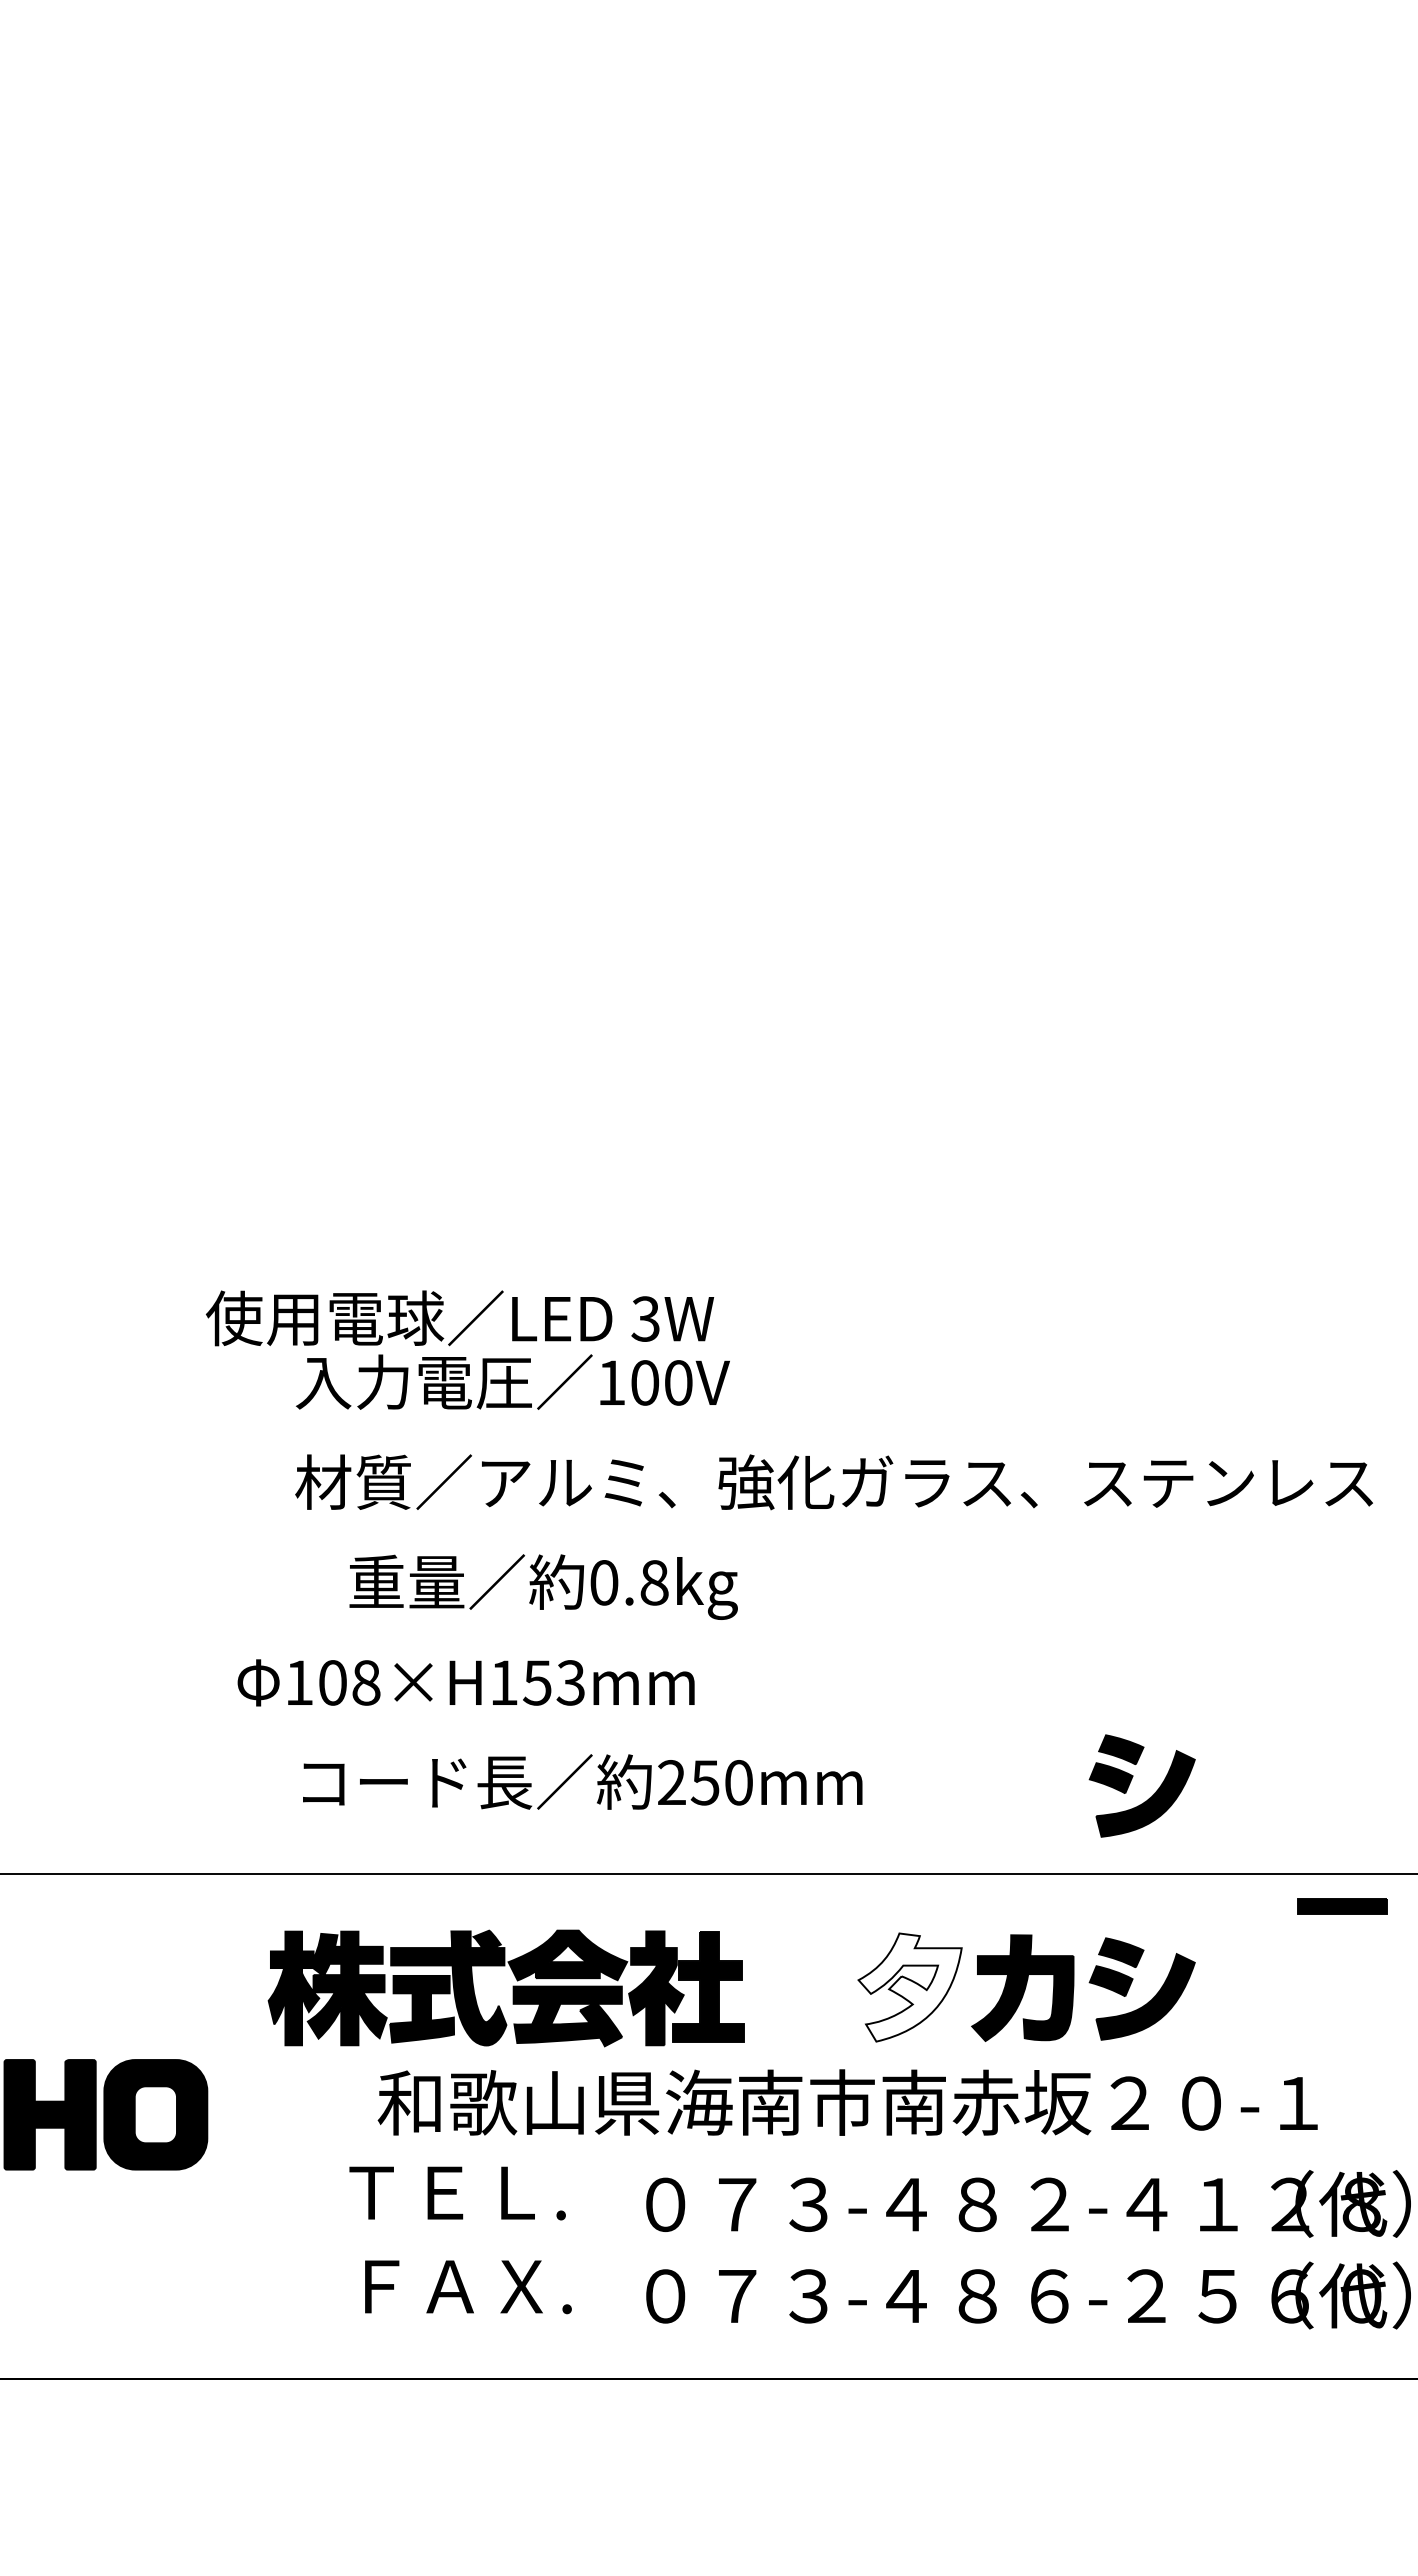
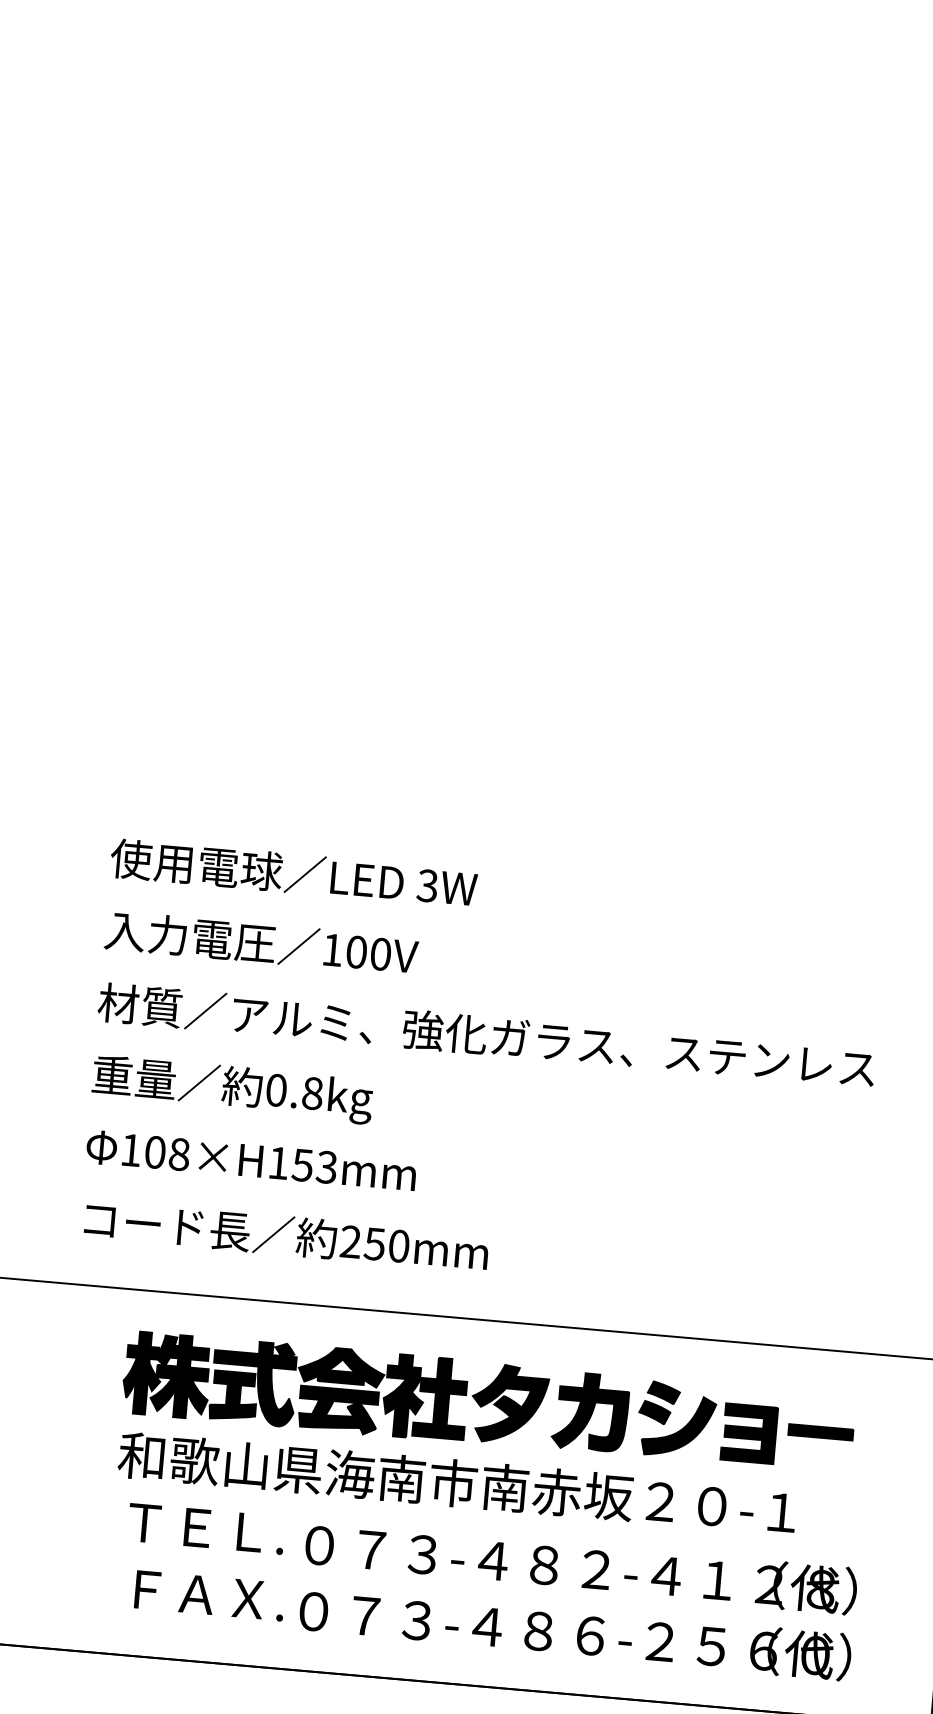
part: (466, 1325) -> (298, 879), moved
part: (543, 1586) -> (232, 1089), moved
part: (465, 1682) -> (250, 1160), moved
part: (1131, 1781) -> (682, 1270), removed
part: (1342, 1906) -> (821, 1432), moved
fill: (909, 1987) -> (509, 1404), added
part: (512, 1988) -> (300, 1386), moved
part: (1243, 1998) -> (749, 1433), added
text: (457, 2193) -> (206, 1529), moved
text: (468, 2287) -> (209, 1596), moved

